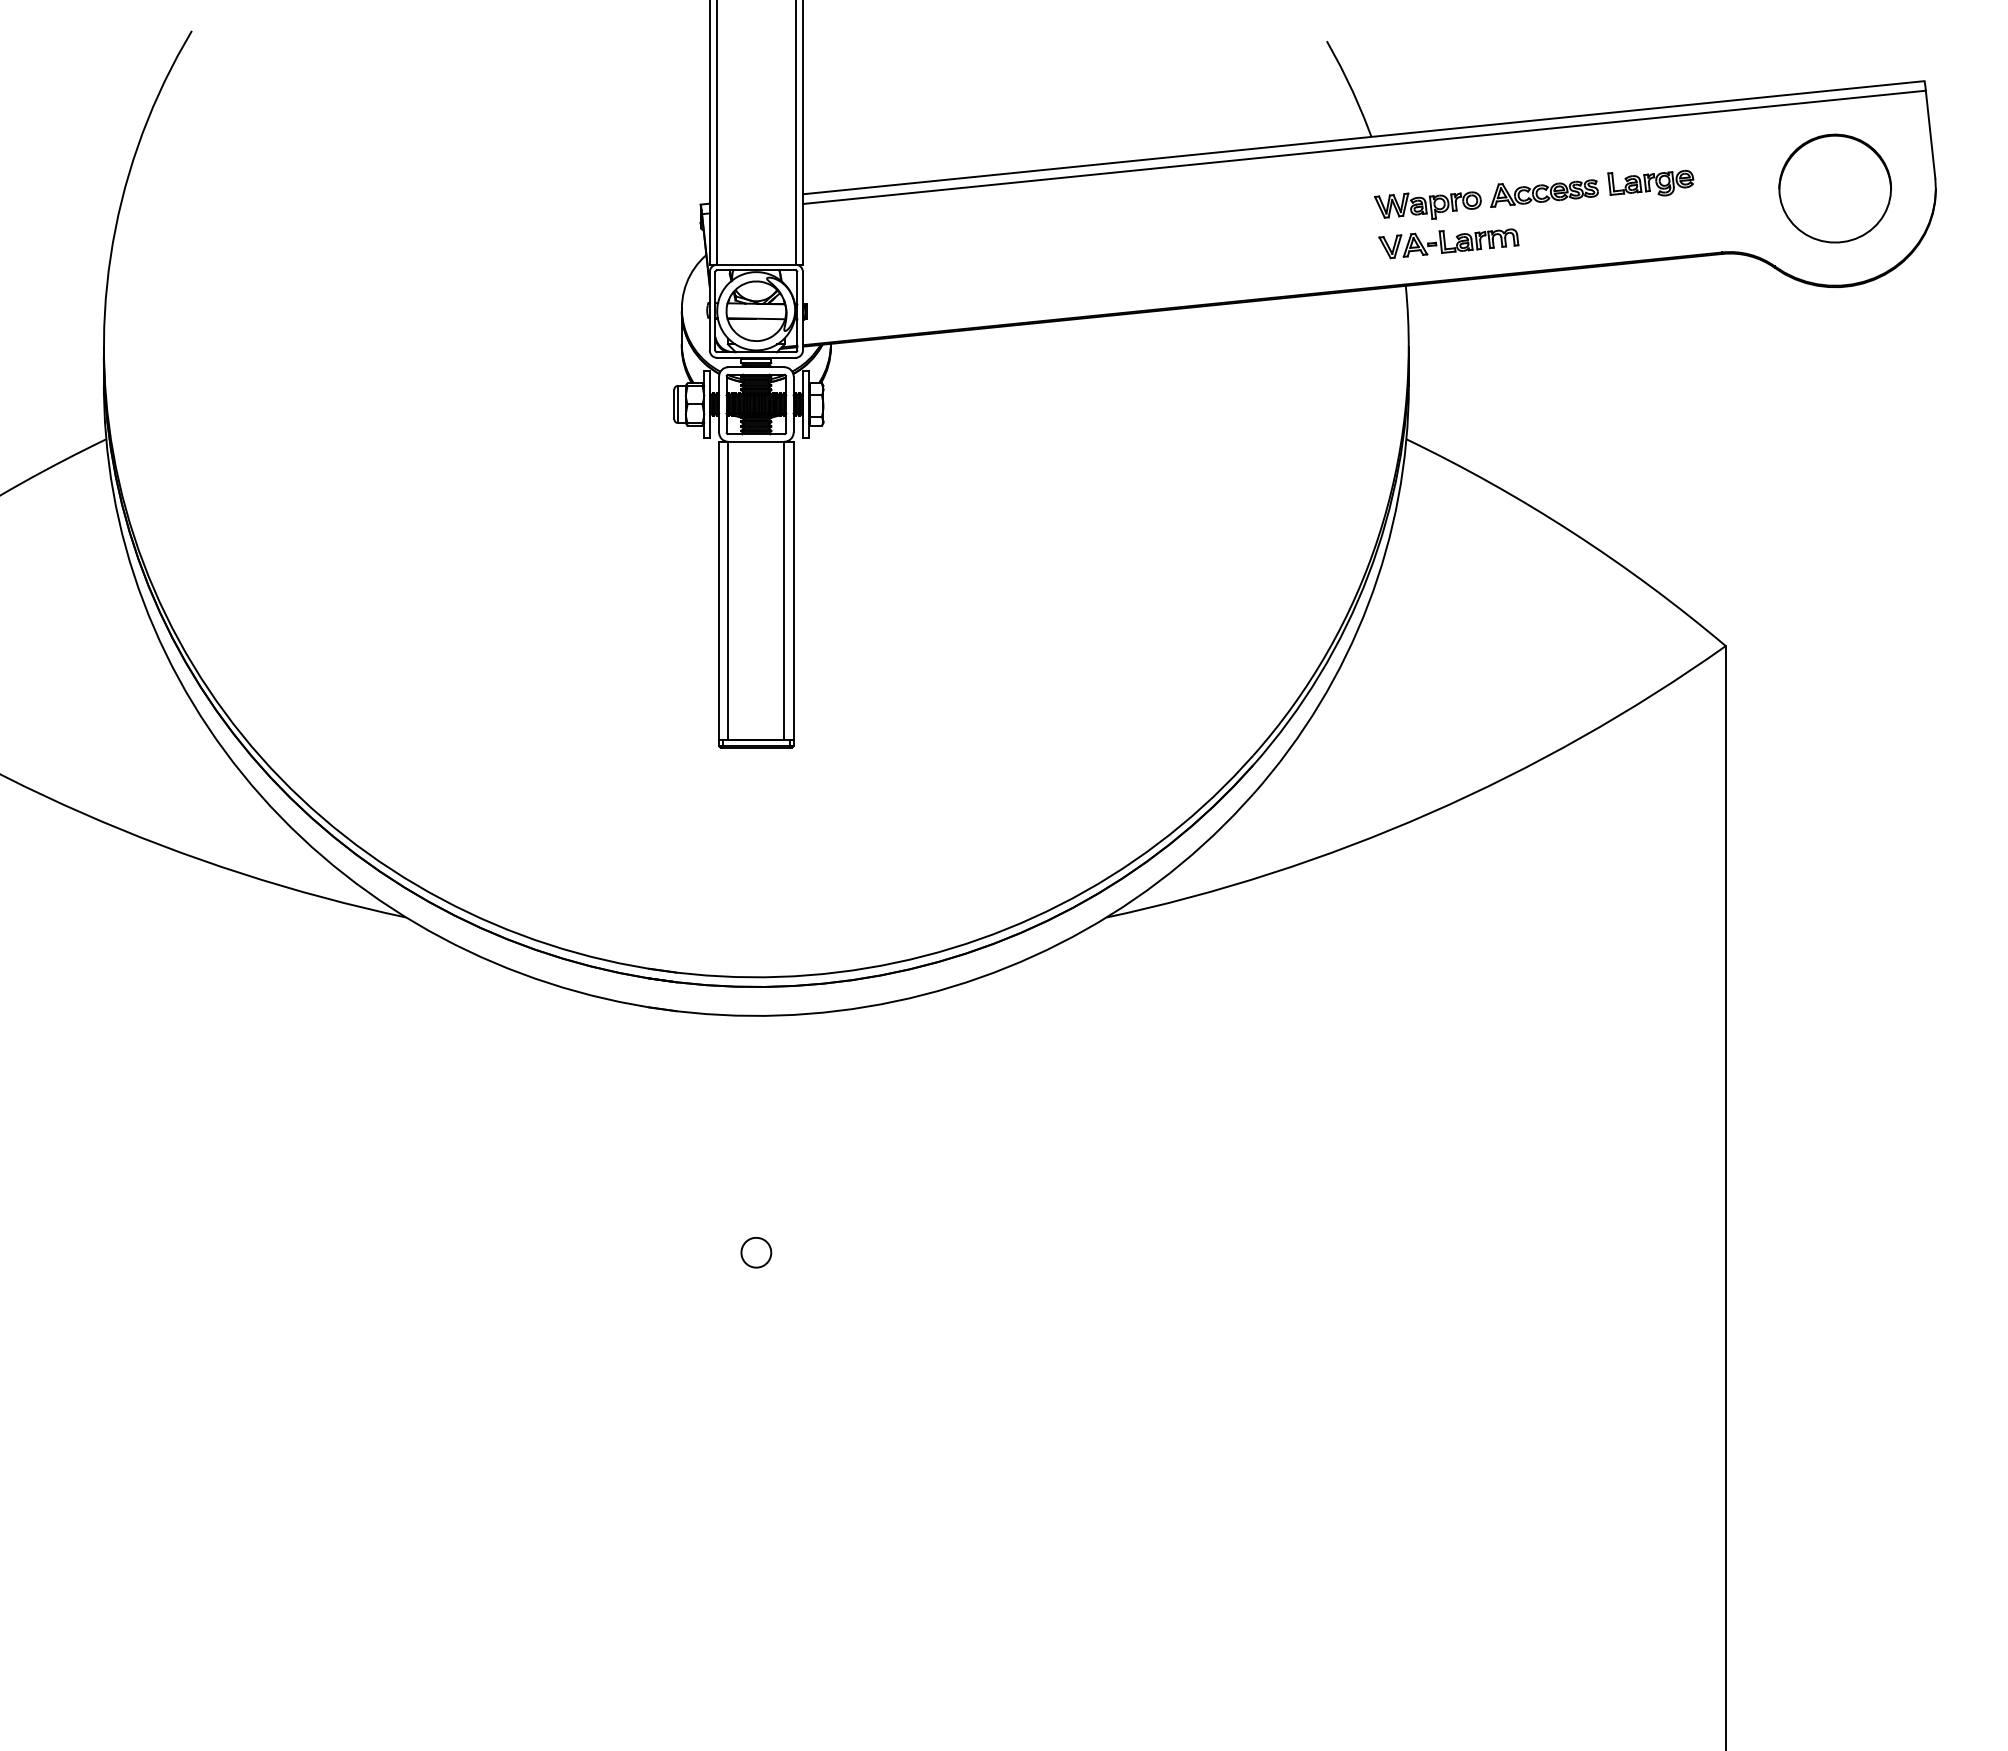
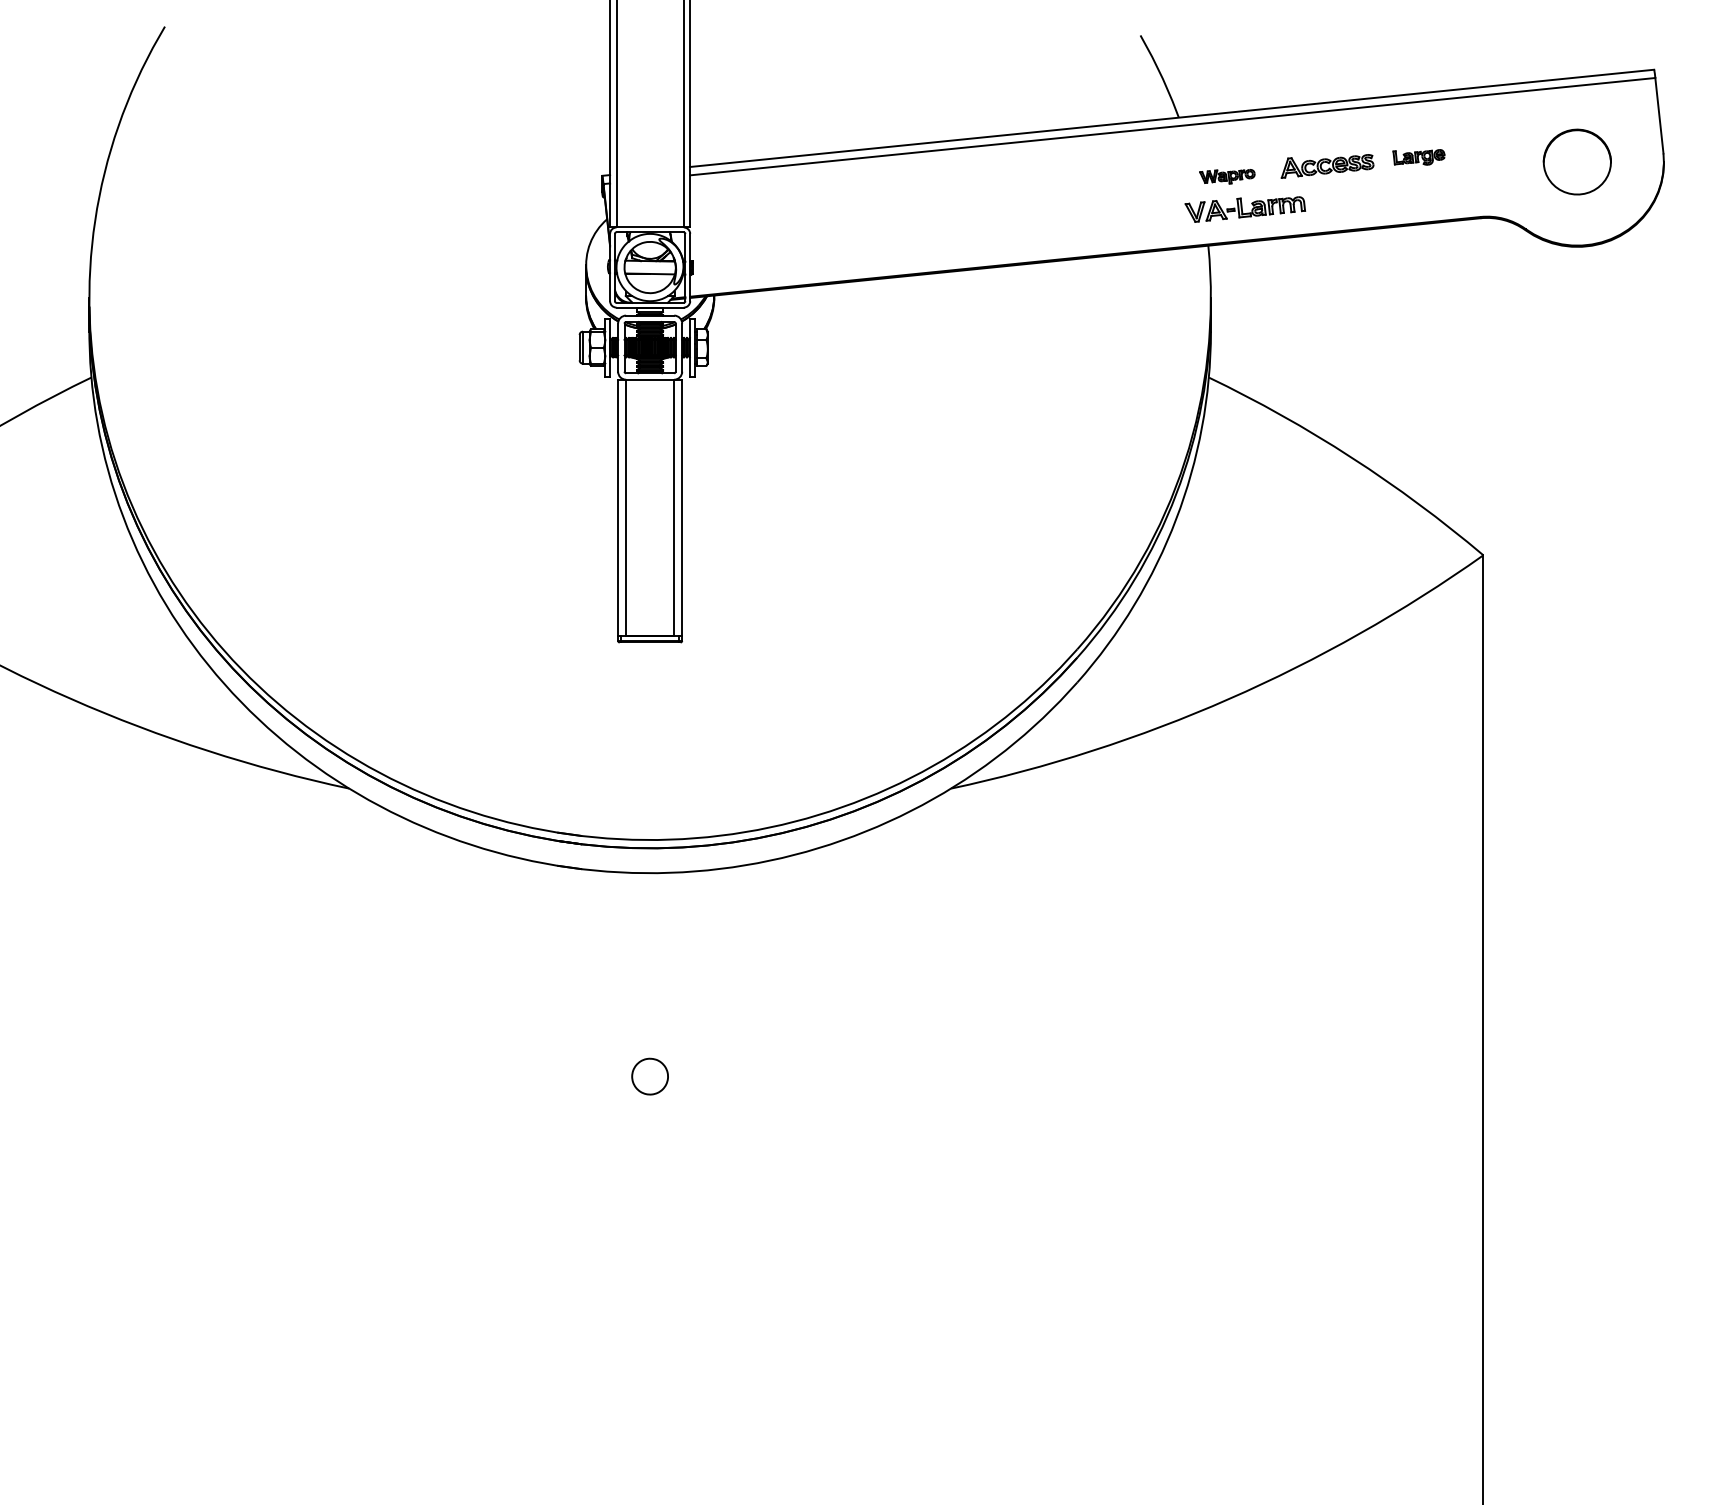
part: (1650, 182) -> (1418, 156), size x0.7
part: (1834, 188) -> (1576, 162), size x0.7
part: (1427, 205) -> (1226, 176), size x0.6
part: (756, 1252) -> (650, 1076), size x1.4

